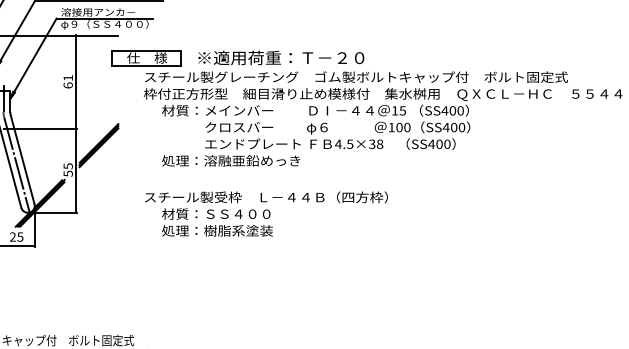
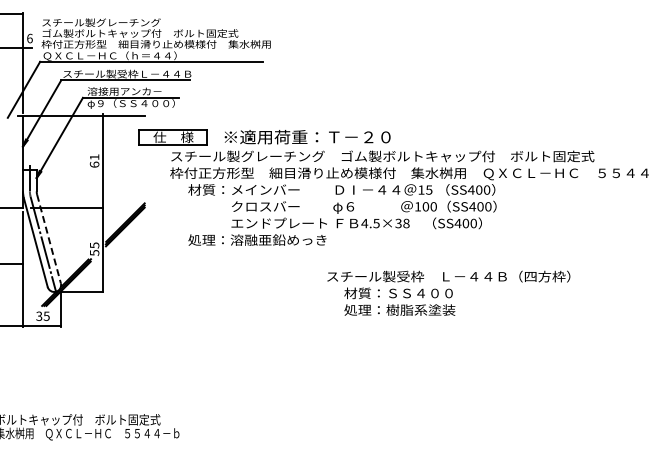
line: (23, 160) -> (49, 239), solid -> dashed
text: (266, 213) -> (448, 292), moved
text: (13, 237) -> (39, 316), 25 -> 35

